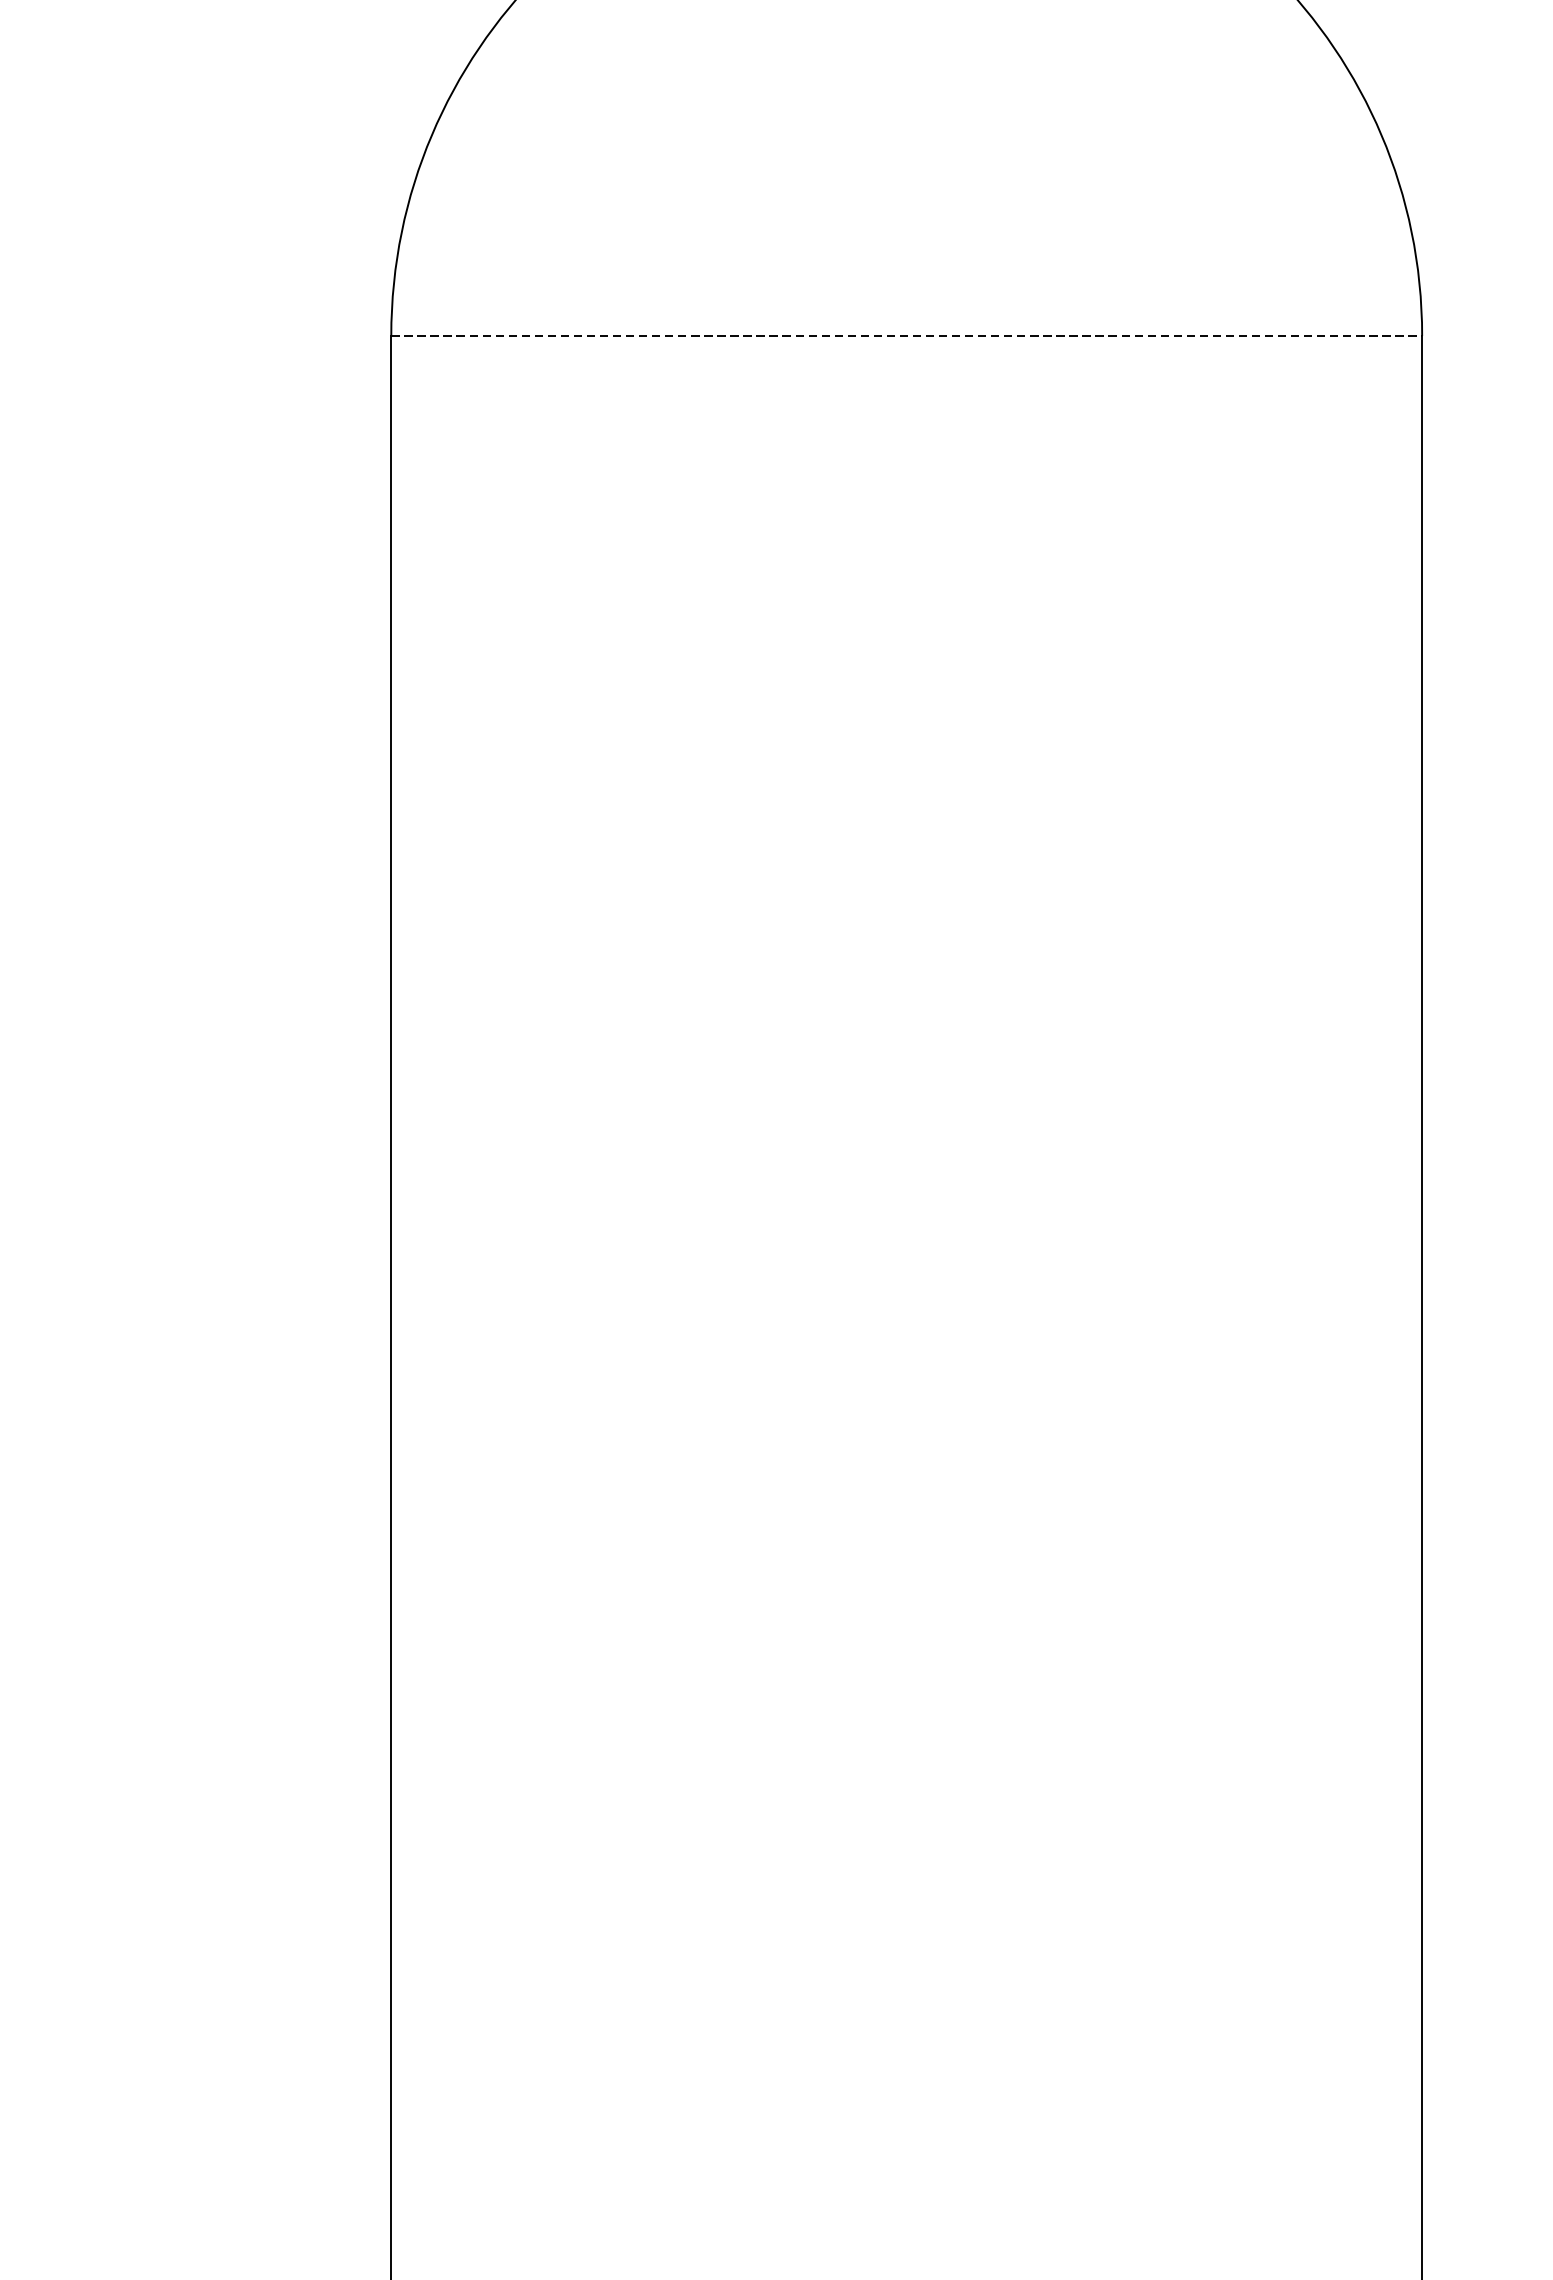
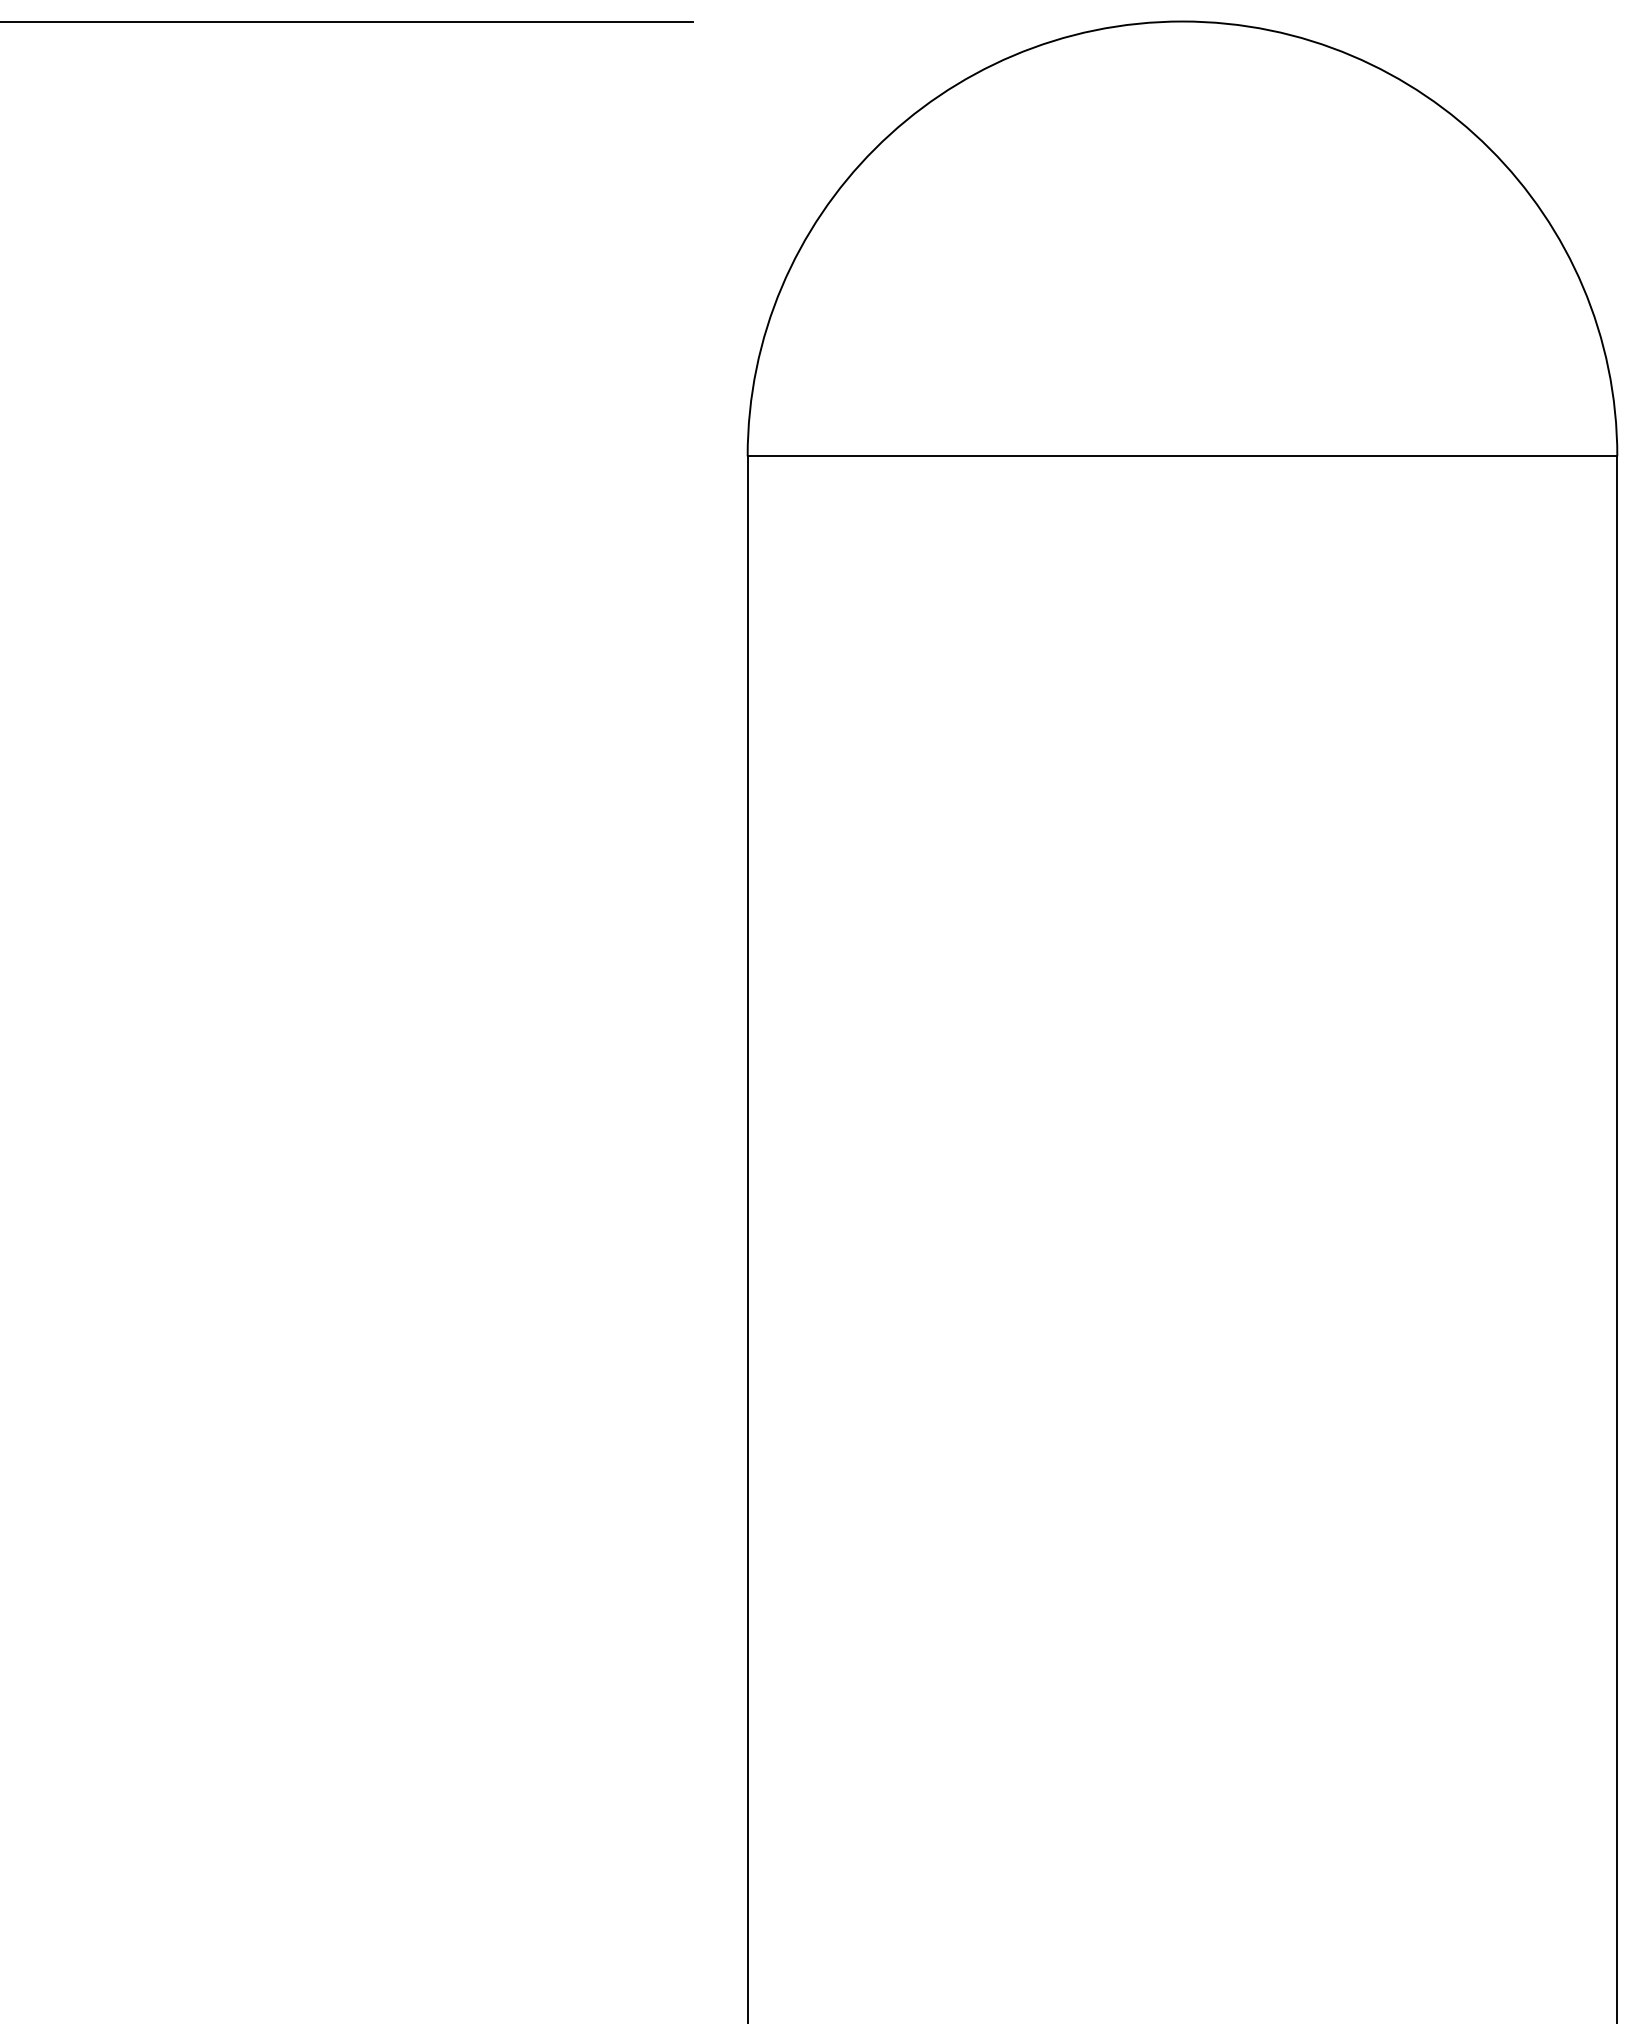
line: (906, 336) -> (1182, 456), dashed -> solid

